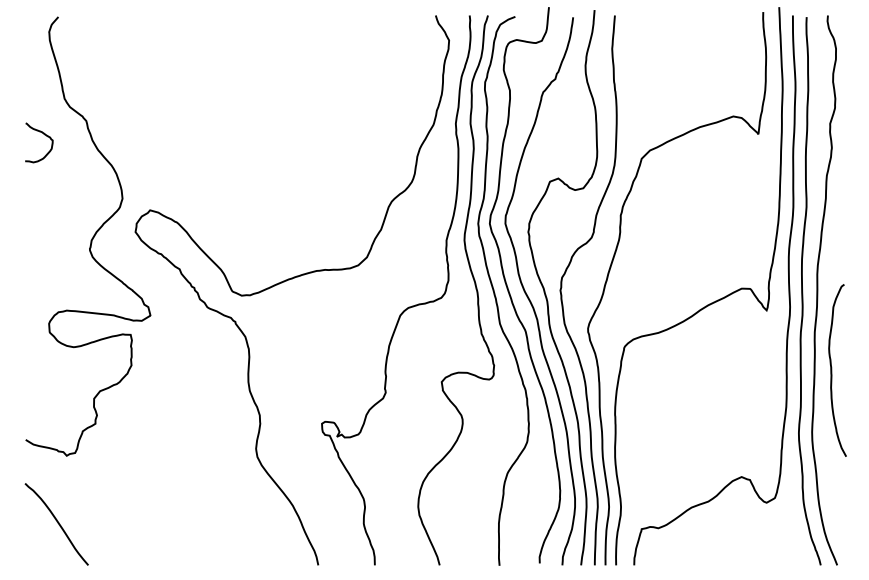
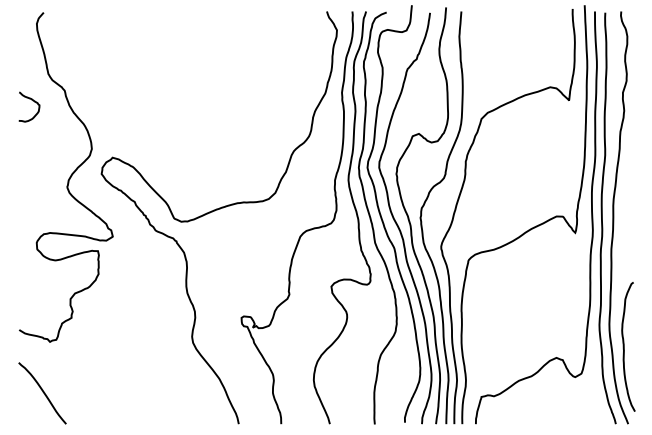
curve: (832, 369) -> (624, 346), moved

